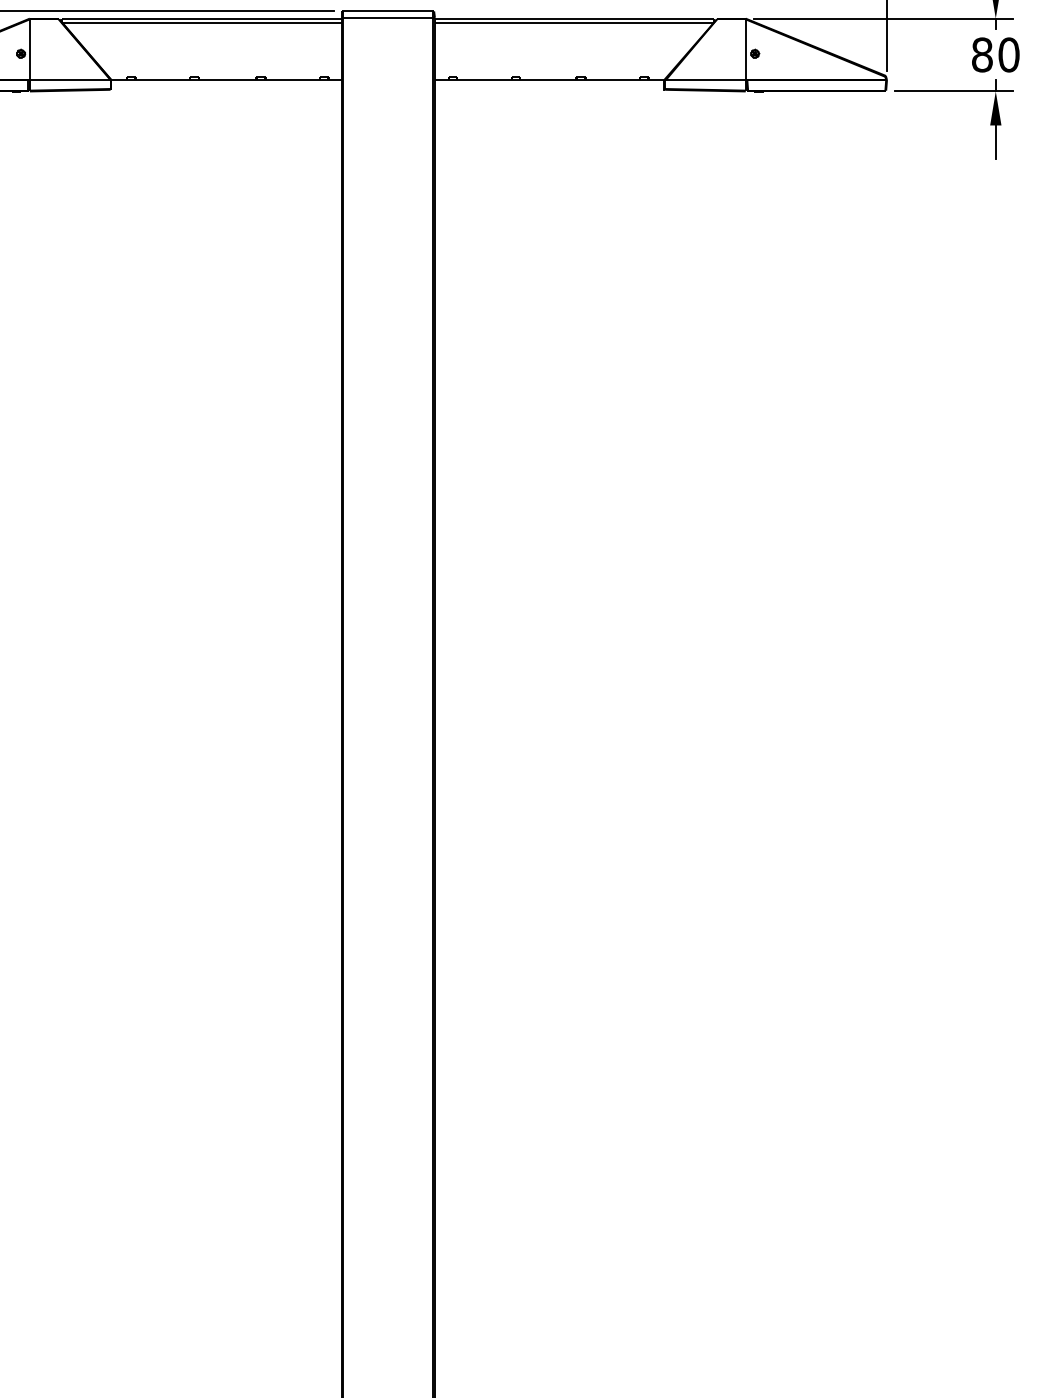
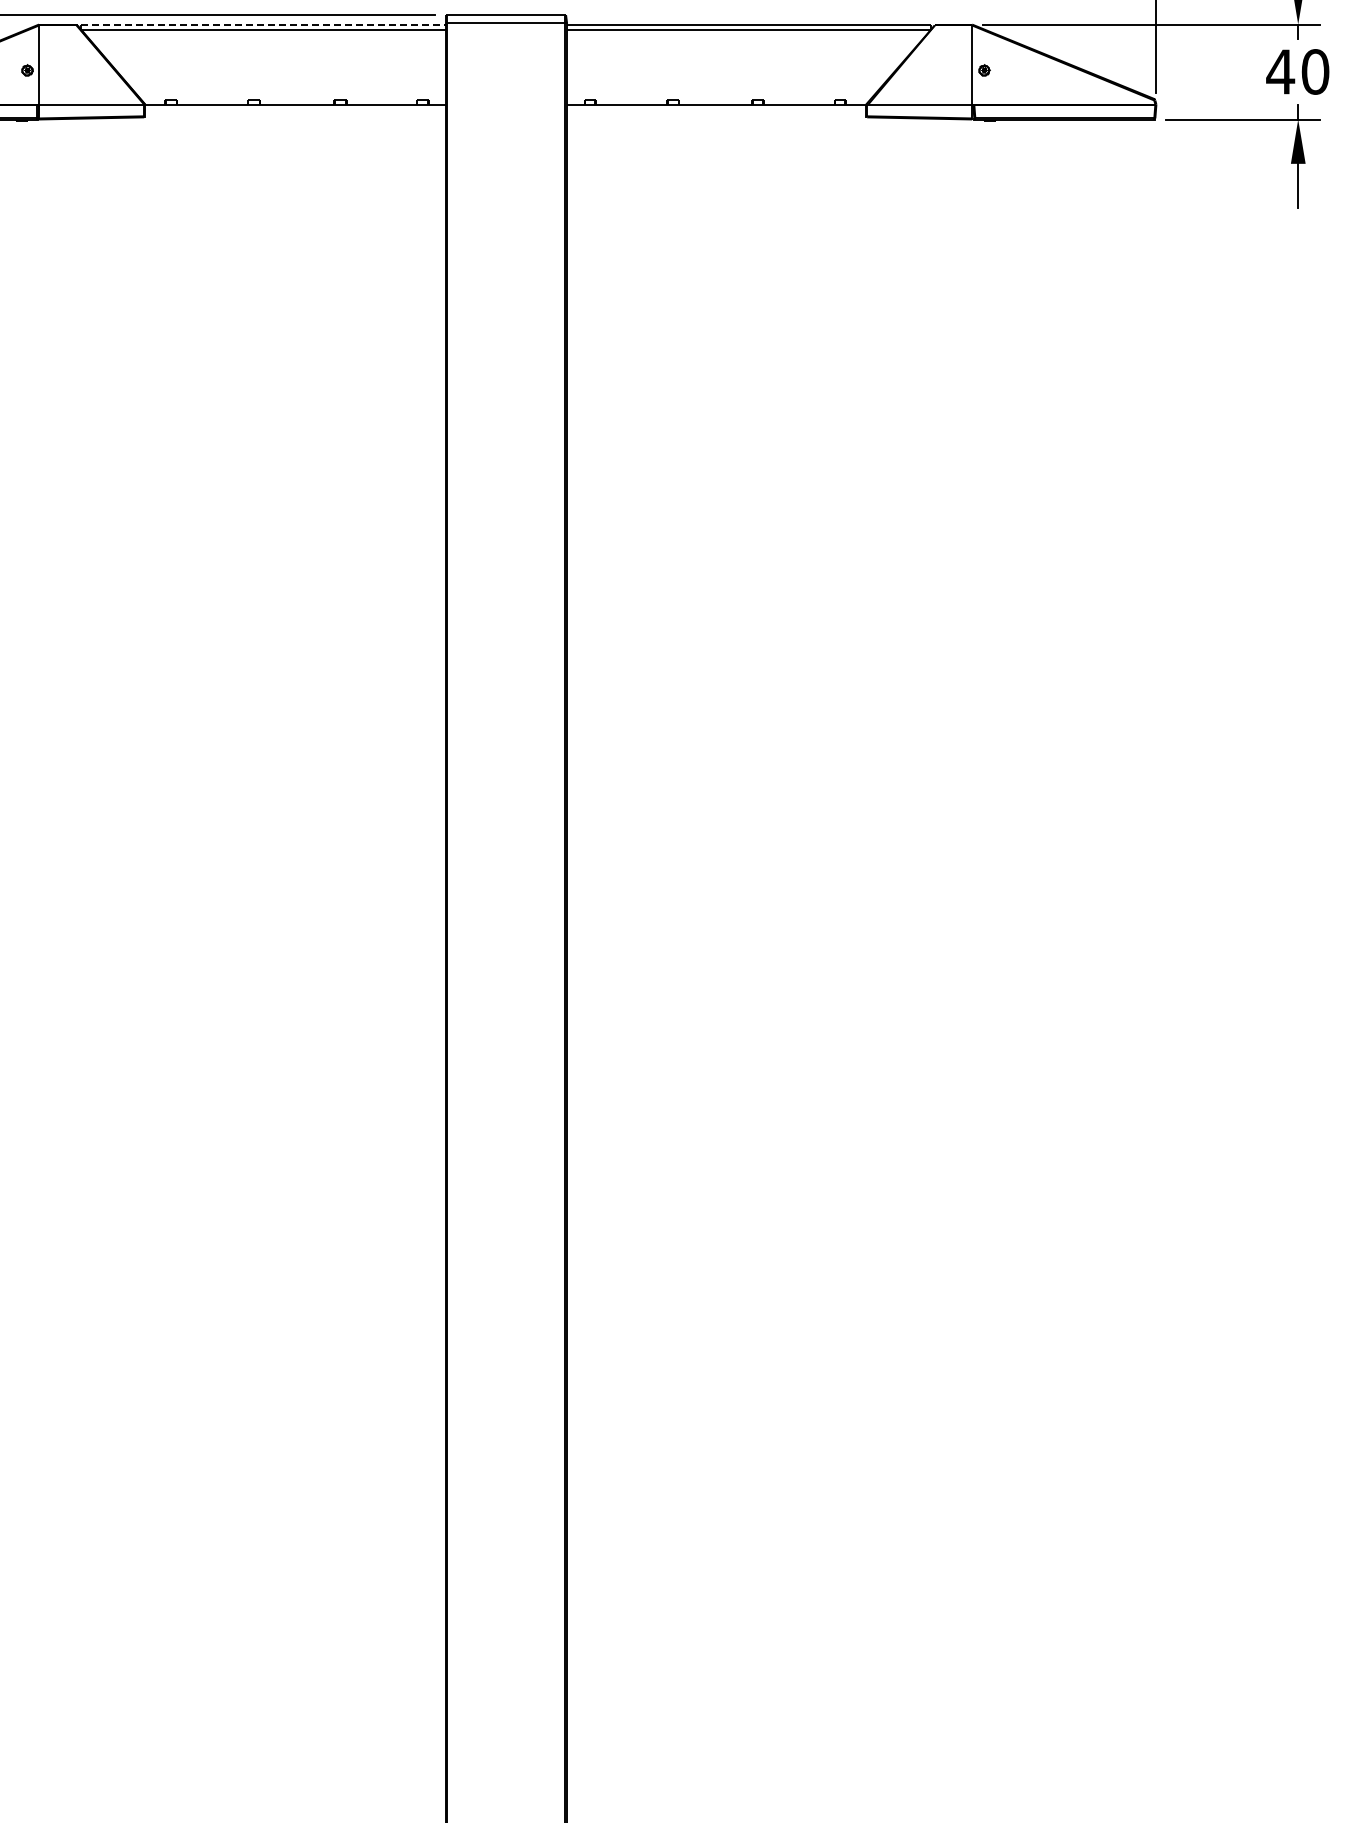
line: (202, 19) -> (263, 25), solid -> dashed
text: (982, 54) -> (1280, 71), 80 -> 40

